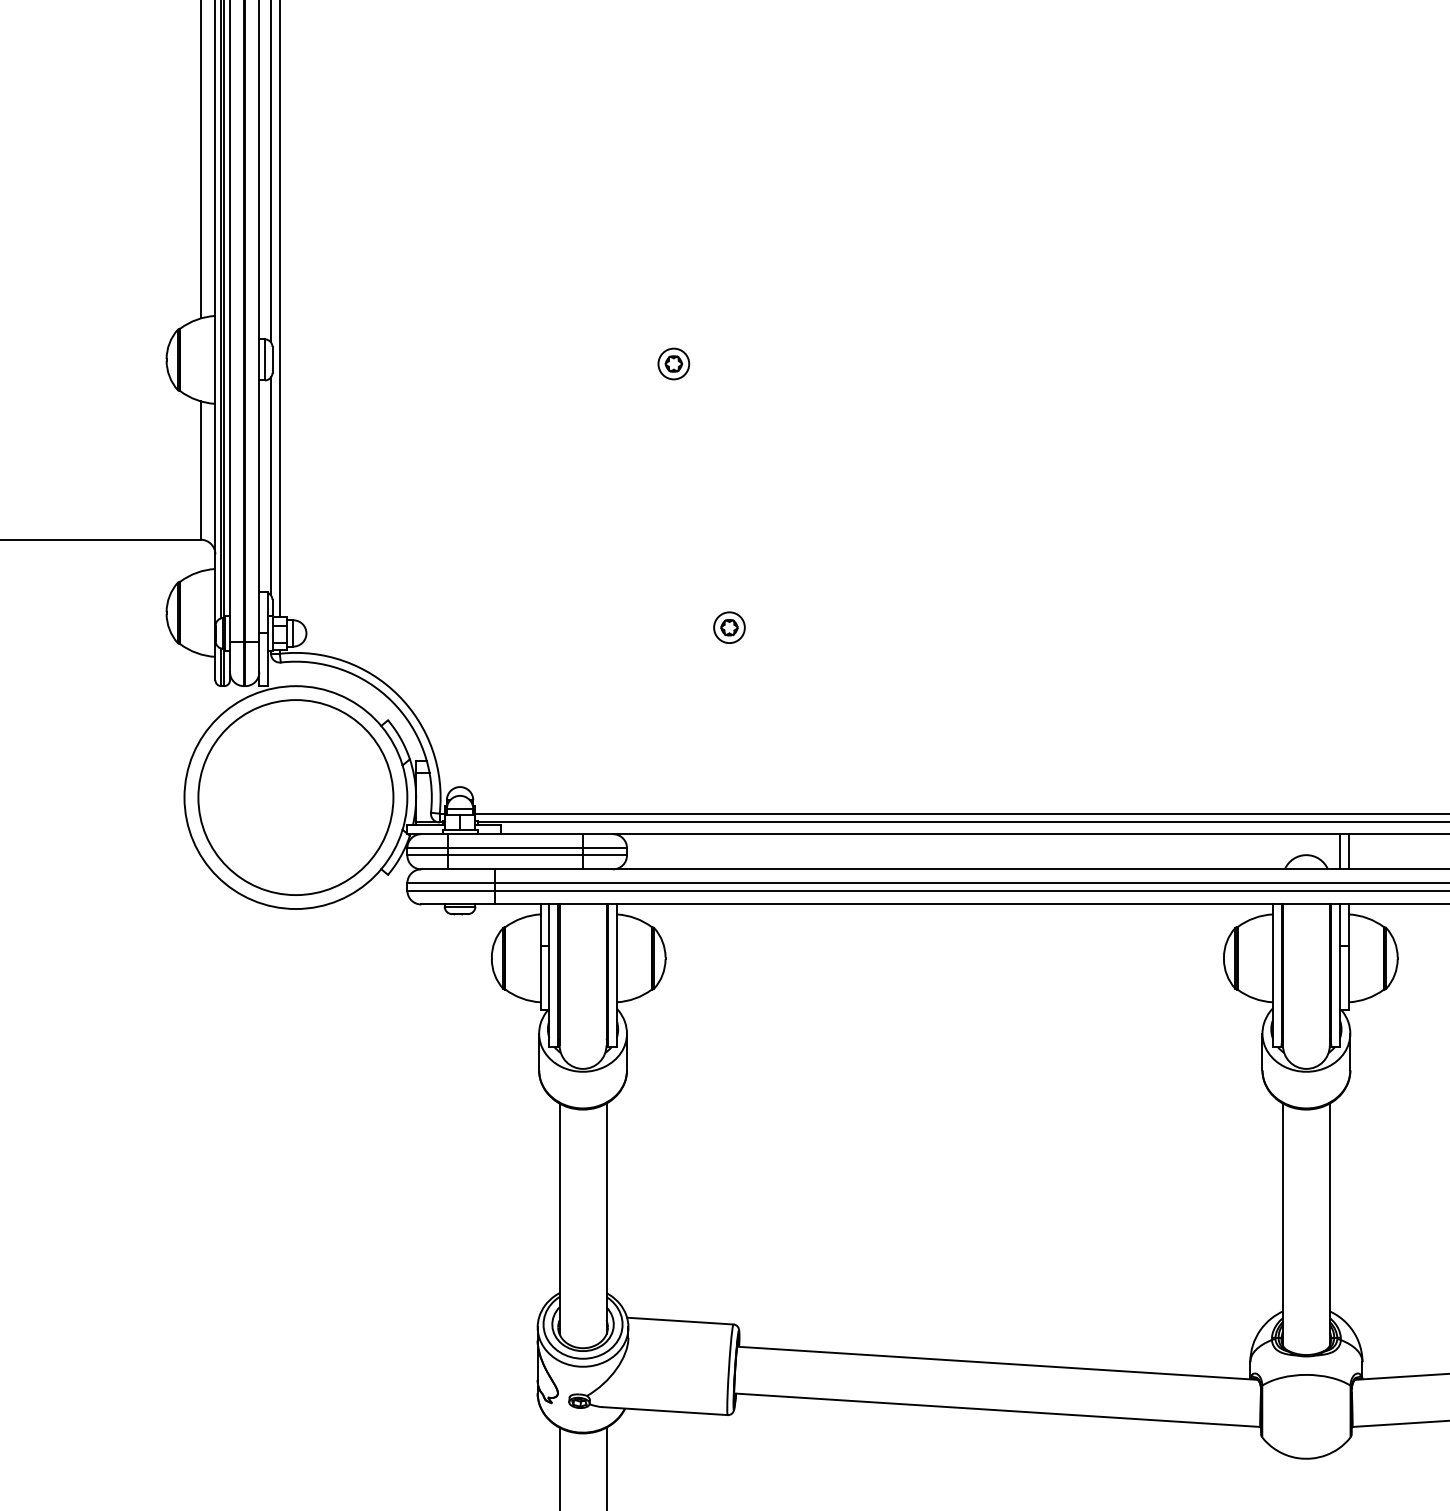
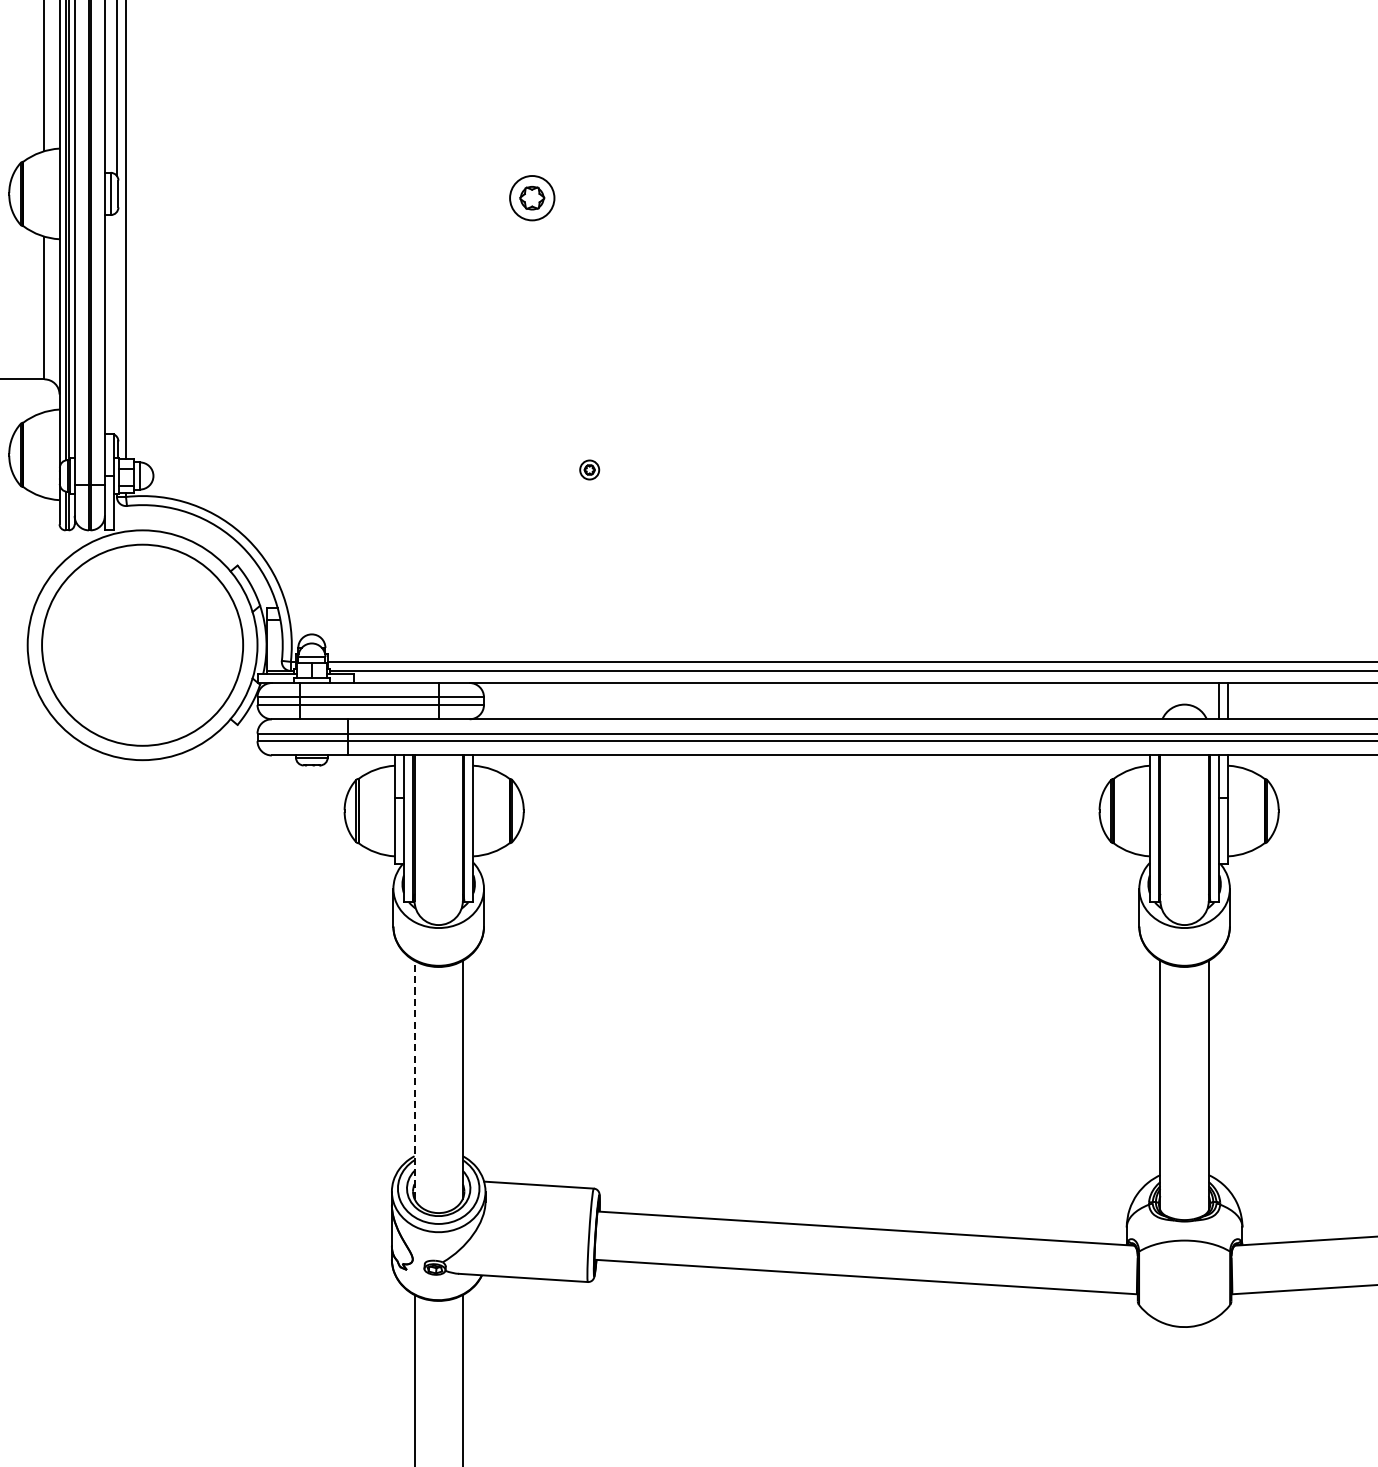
part: (673, 363) -> (531, 197), size x1.4
line: (271, 486) -> (117, 324), removed
part: (729, 627) -> (589, 469), size x0.6
line: (559, 1218) -> (414, 1079), solid -> dashed

